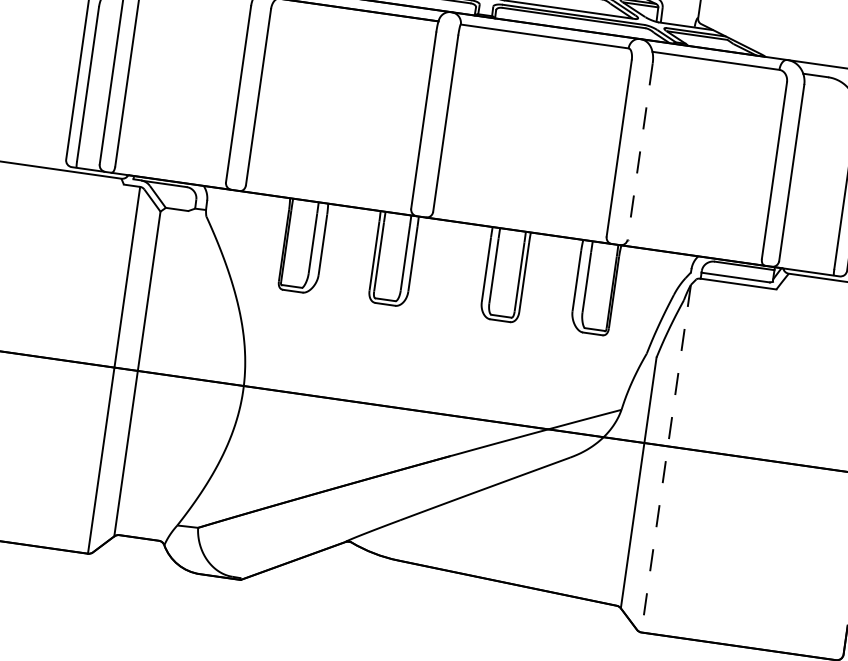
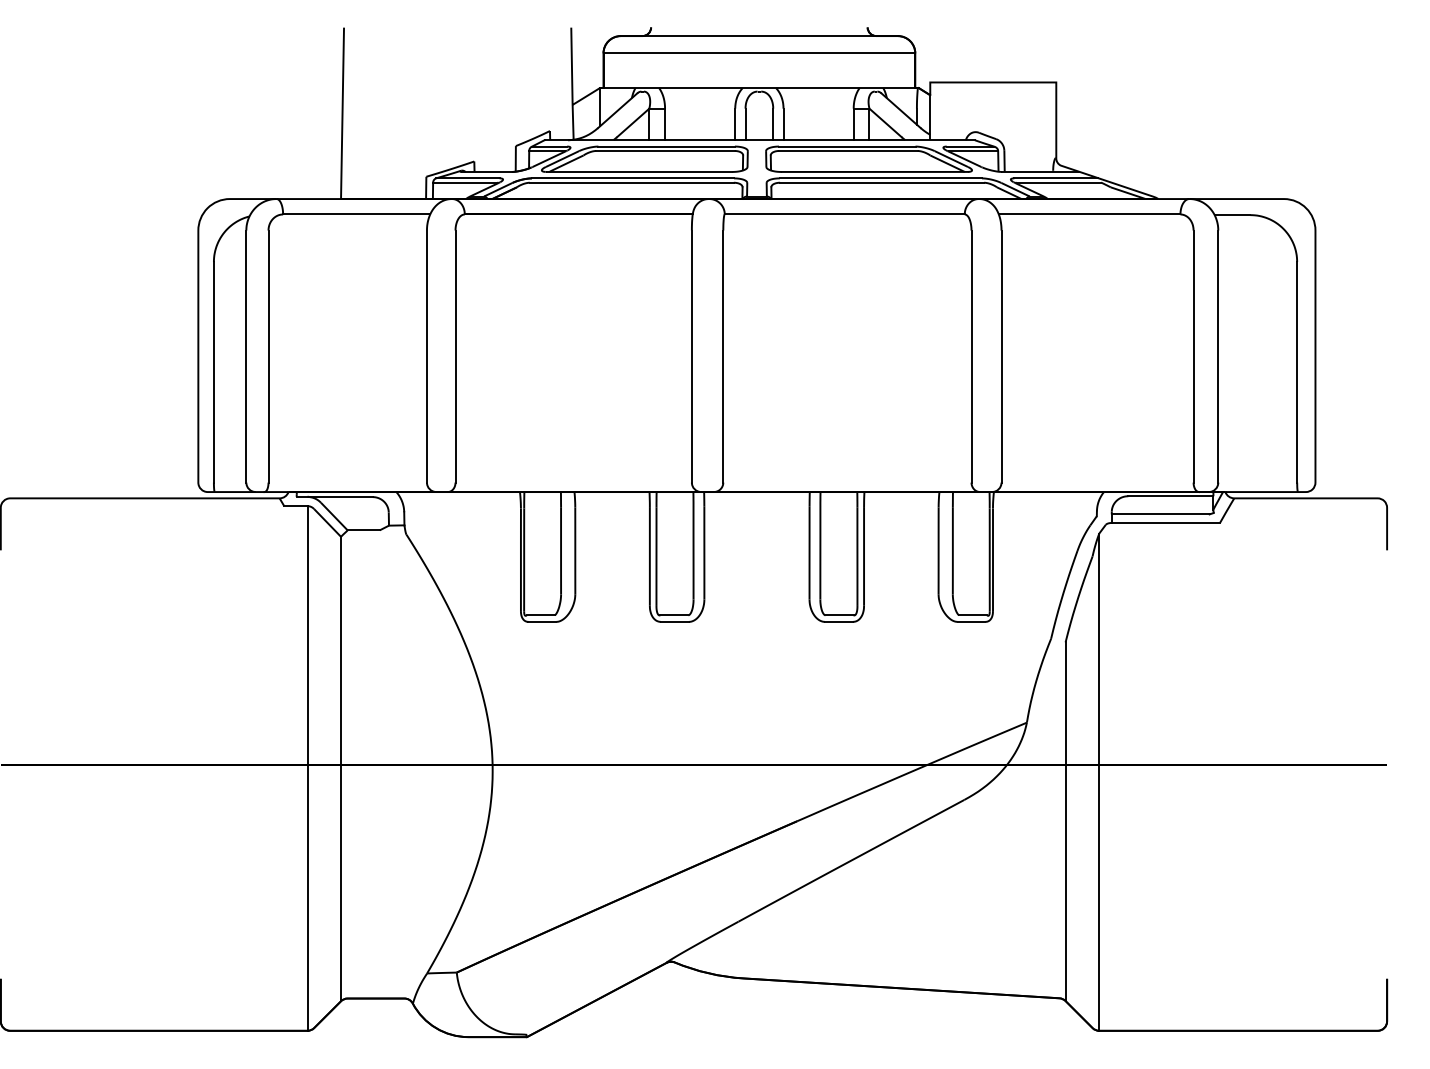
line: (640, 152) -> (1001, 357), dashed -> solid
line: (666, 458) -> (1099, 782), dashed -> solid

